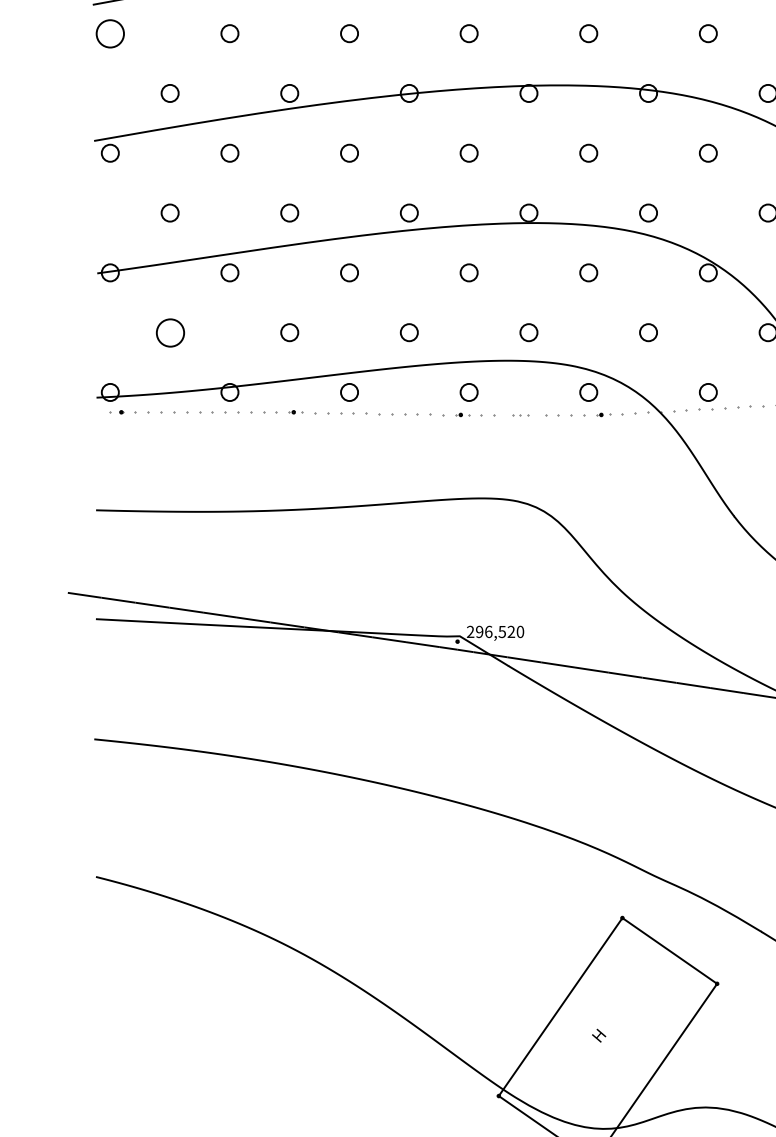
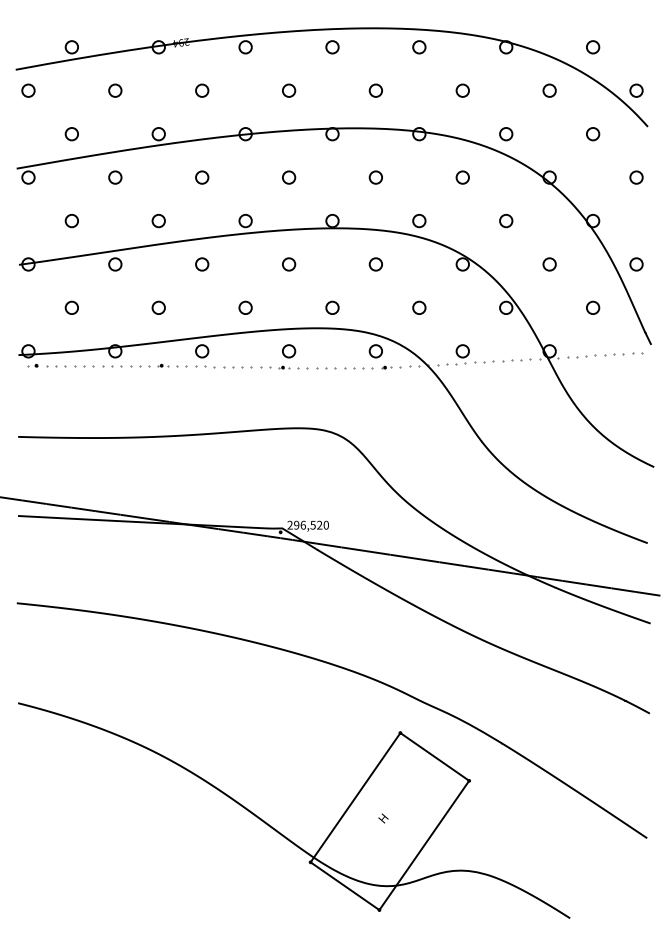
circle: (110, 33) -> (28, 90), size x0.62
circle: (169, 332) -> (71, 307), size x0.62
part: (520, 416) -> (326, 368), size x1.67

